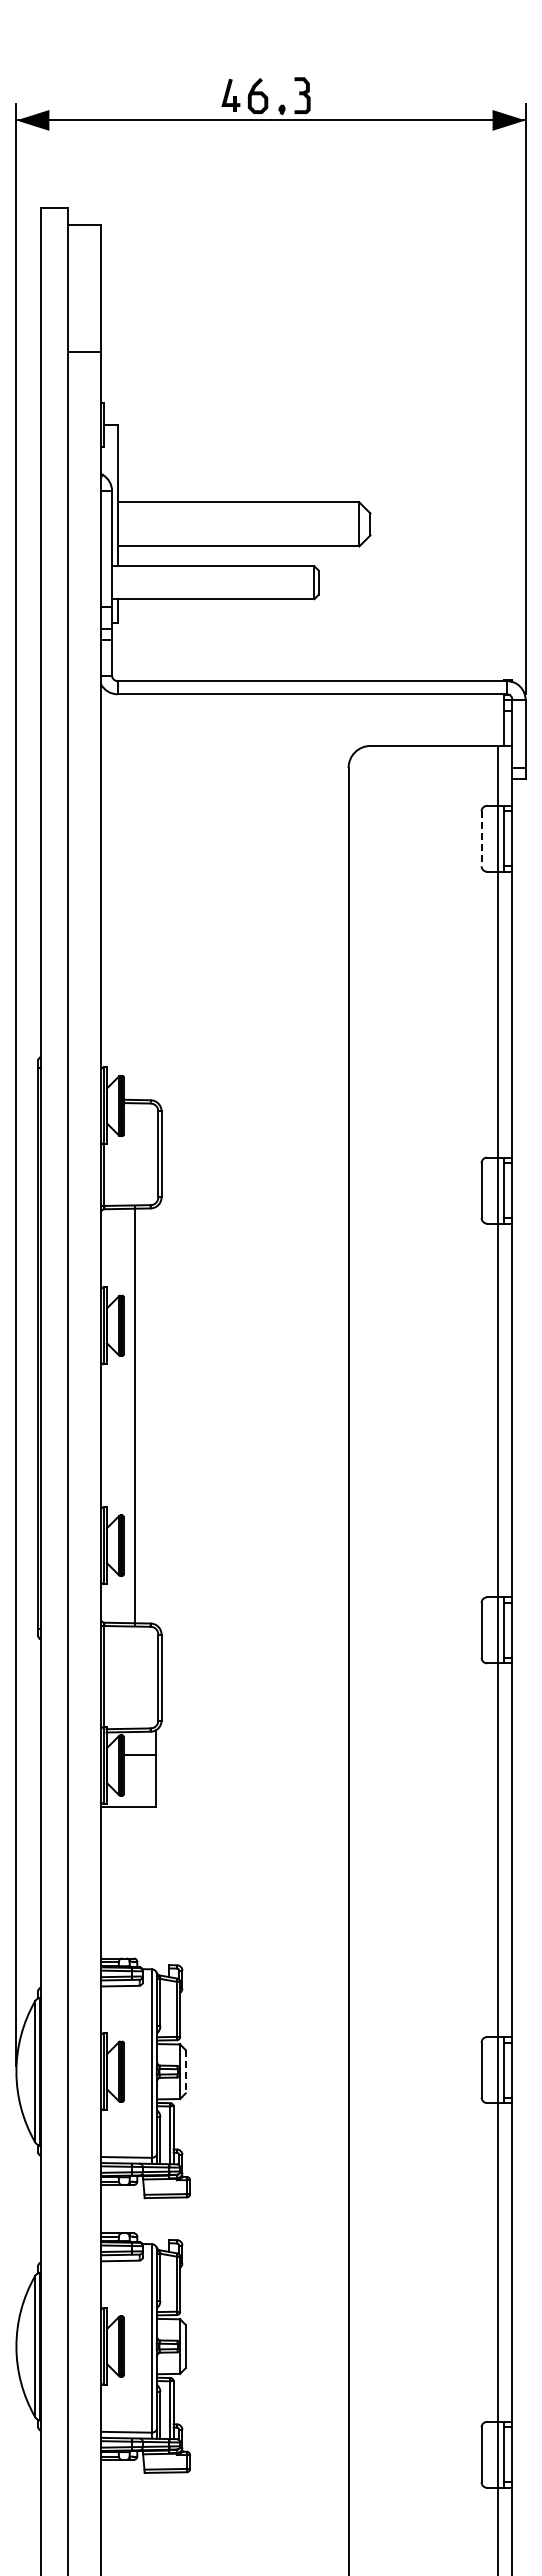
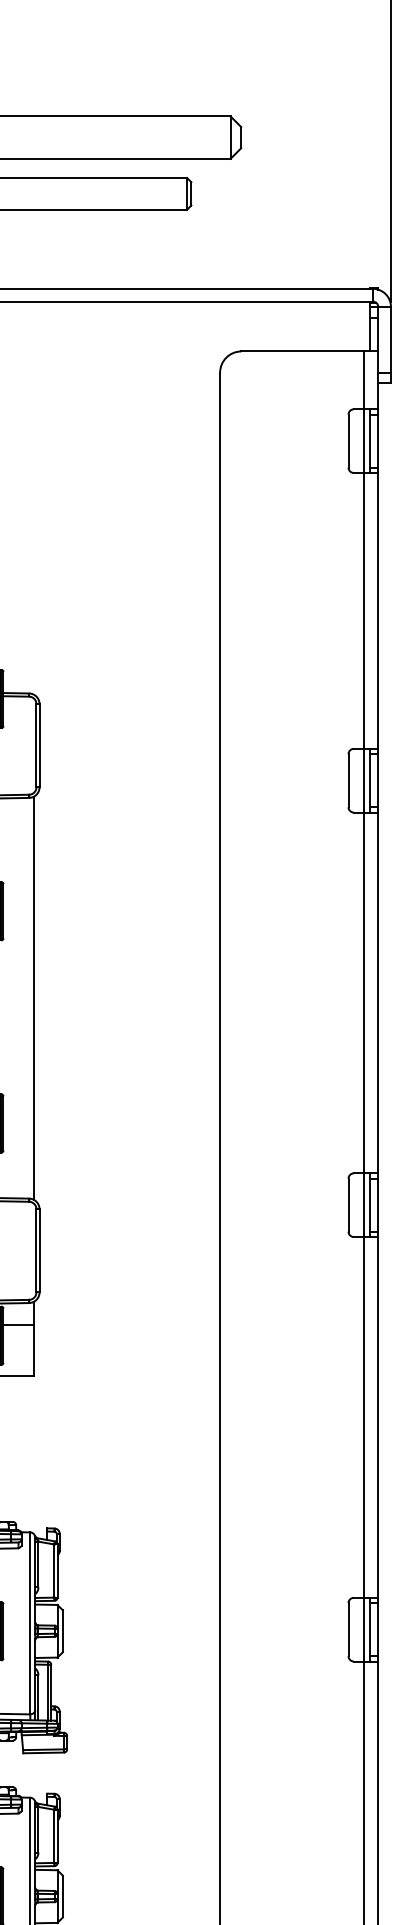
line: (481, 839) -> (348, 441), dashed -> solid
line: (135, 1415) -> (34, 997), moved
line: (185, 2071) -> (62, 1631), dashed -> solid

